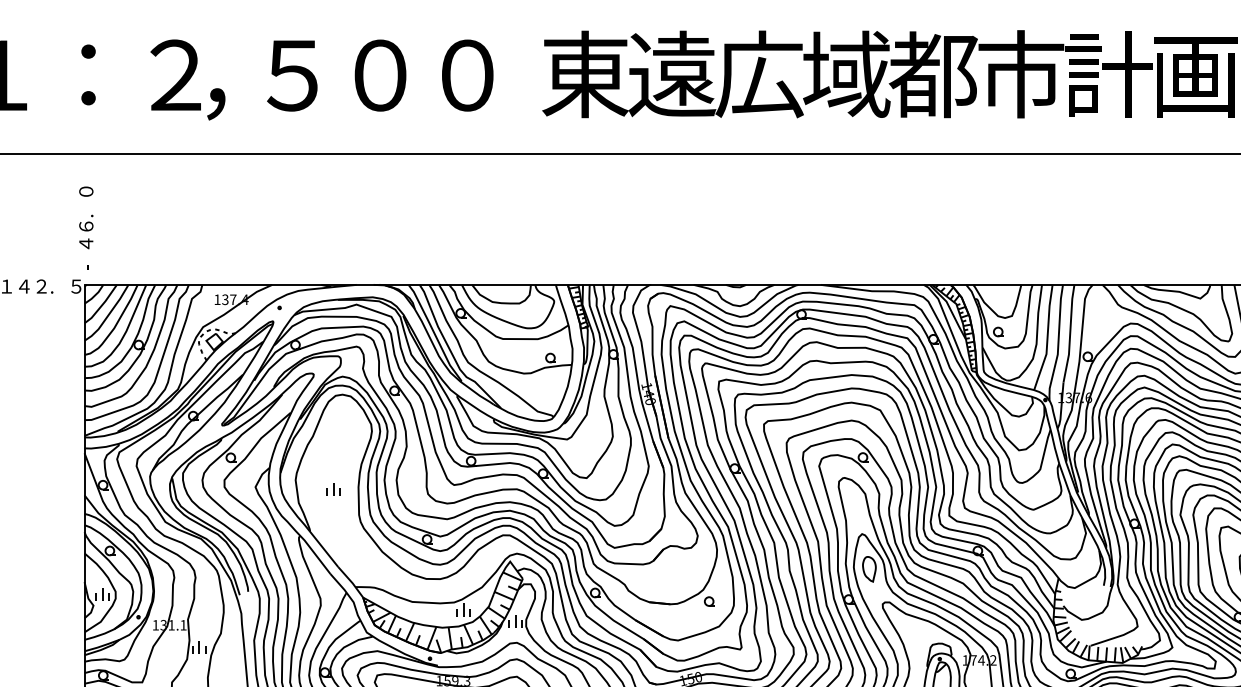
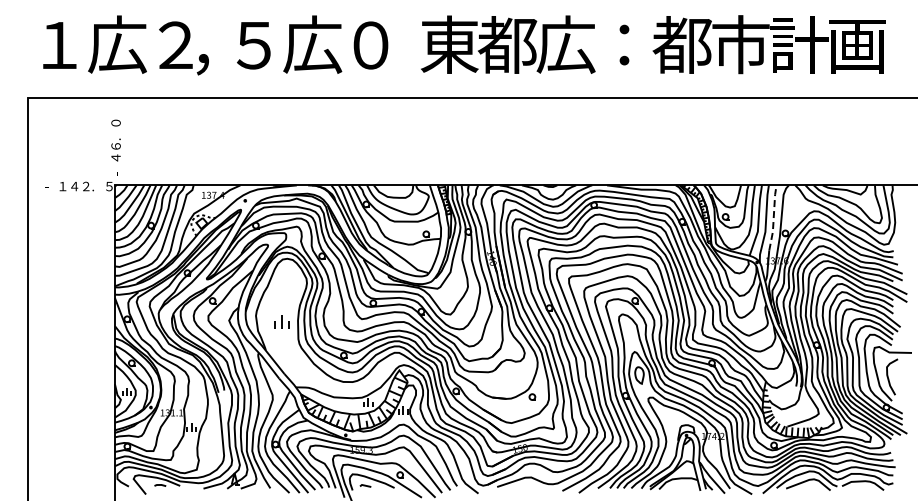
text: (88, 74) -> (117, 44), ： -> 広
text: (380, 74) -> (312, 44), ０ -> 広
text: (671, 74) -> (507, 44), 遠 -> 都
text: (846, 74) -> (624, 44), 域 -> ：
line: (1069, 332) -> (773, 217), solid -> dashed
part: (333, 489) -> (281, 322), size x1.6

